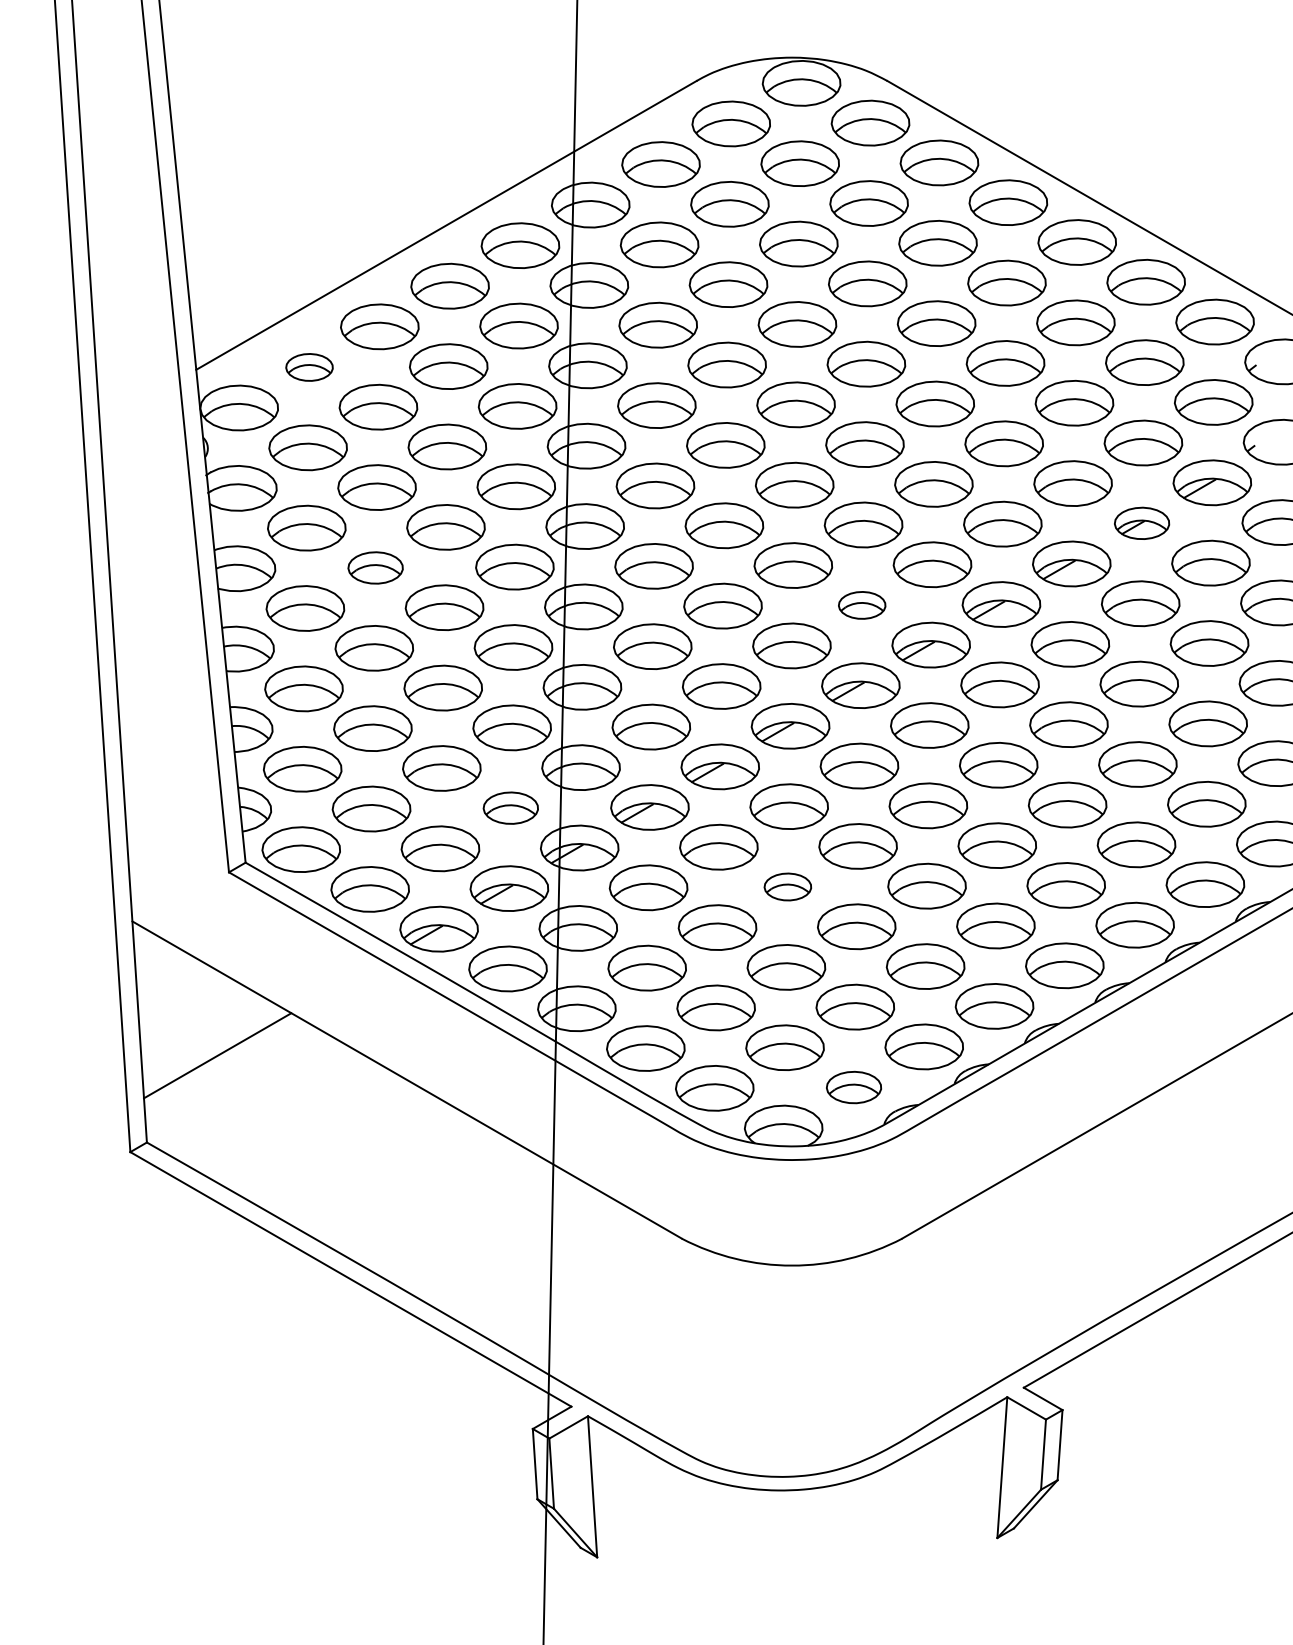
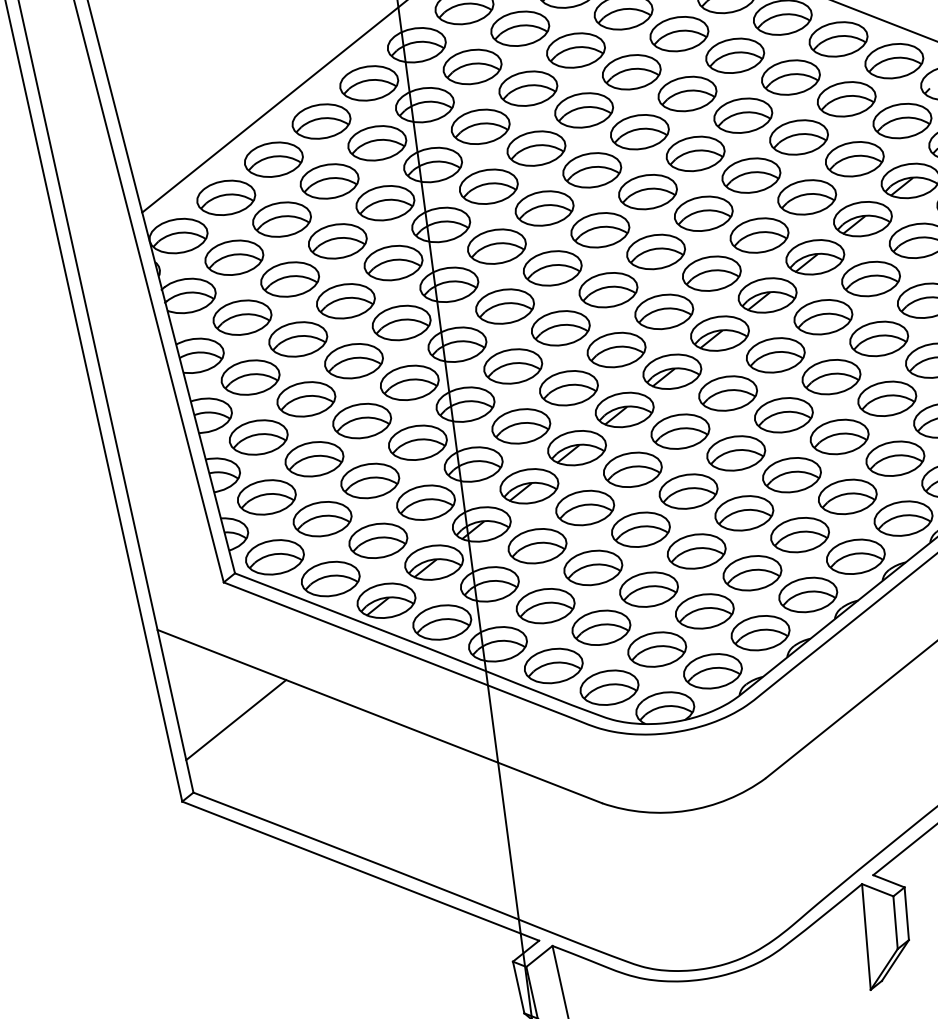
part: (309, 367) -> (226, 197), size x1.67
part: (1141, 523) -> (862, 219), size x1.43
part: (375, 567) -> (297, 339), size x1.43
part: (861, 605) -> (663, 312), size x1.67
part: (510, 807) -> (425, 502), size x1.43
part: (787, 886) -> (640, 529), size x1.67
part: (853, 1087) -> (712, 671), size x1.43

